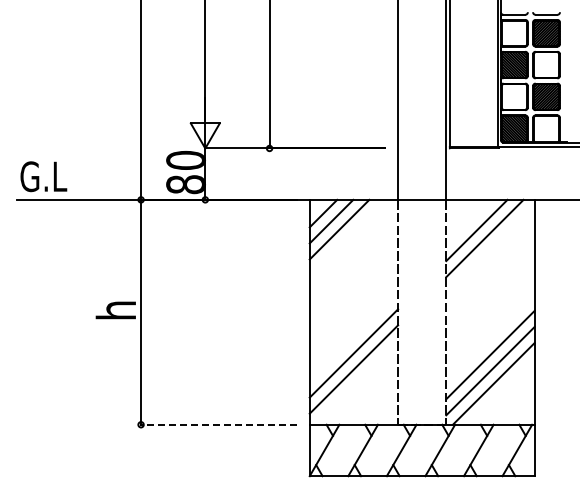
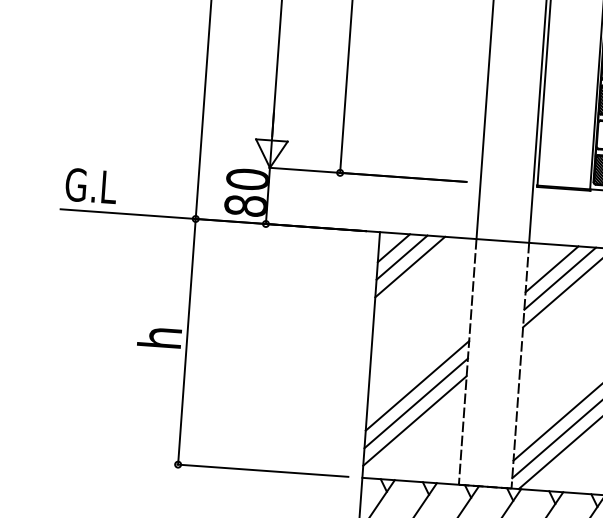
line: (468, 222) -> (551, 269), added
line: (353, 337) -> (417, 385), added
line: (218, 424) -> (262, 470), dashed -> solid

